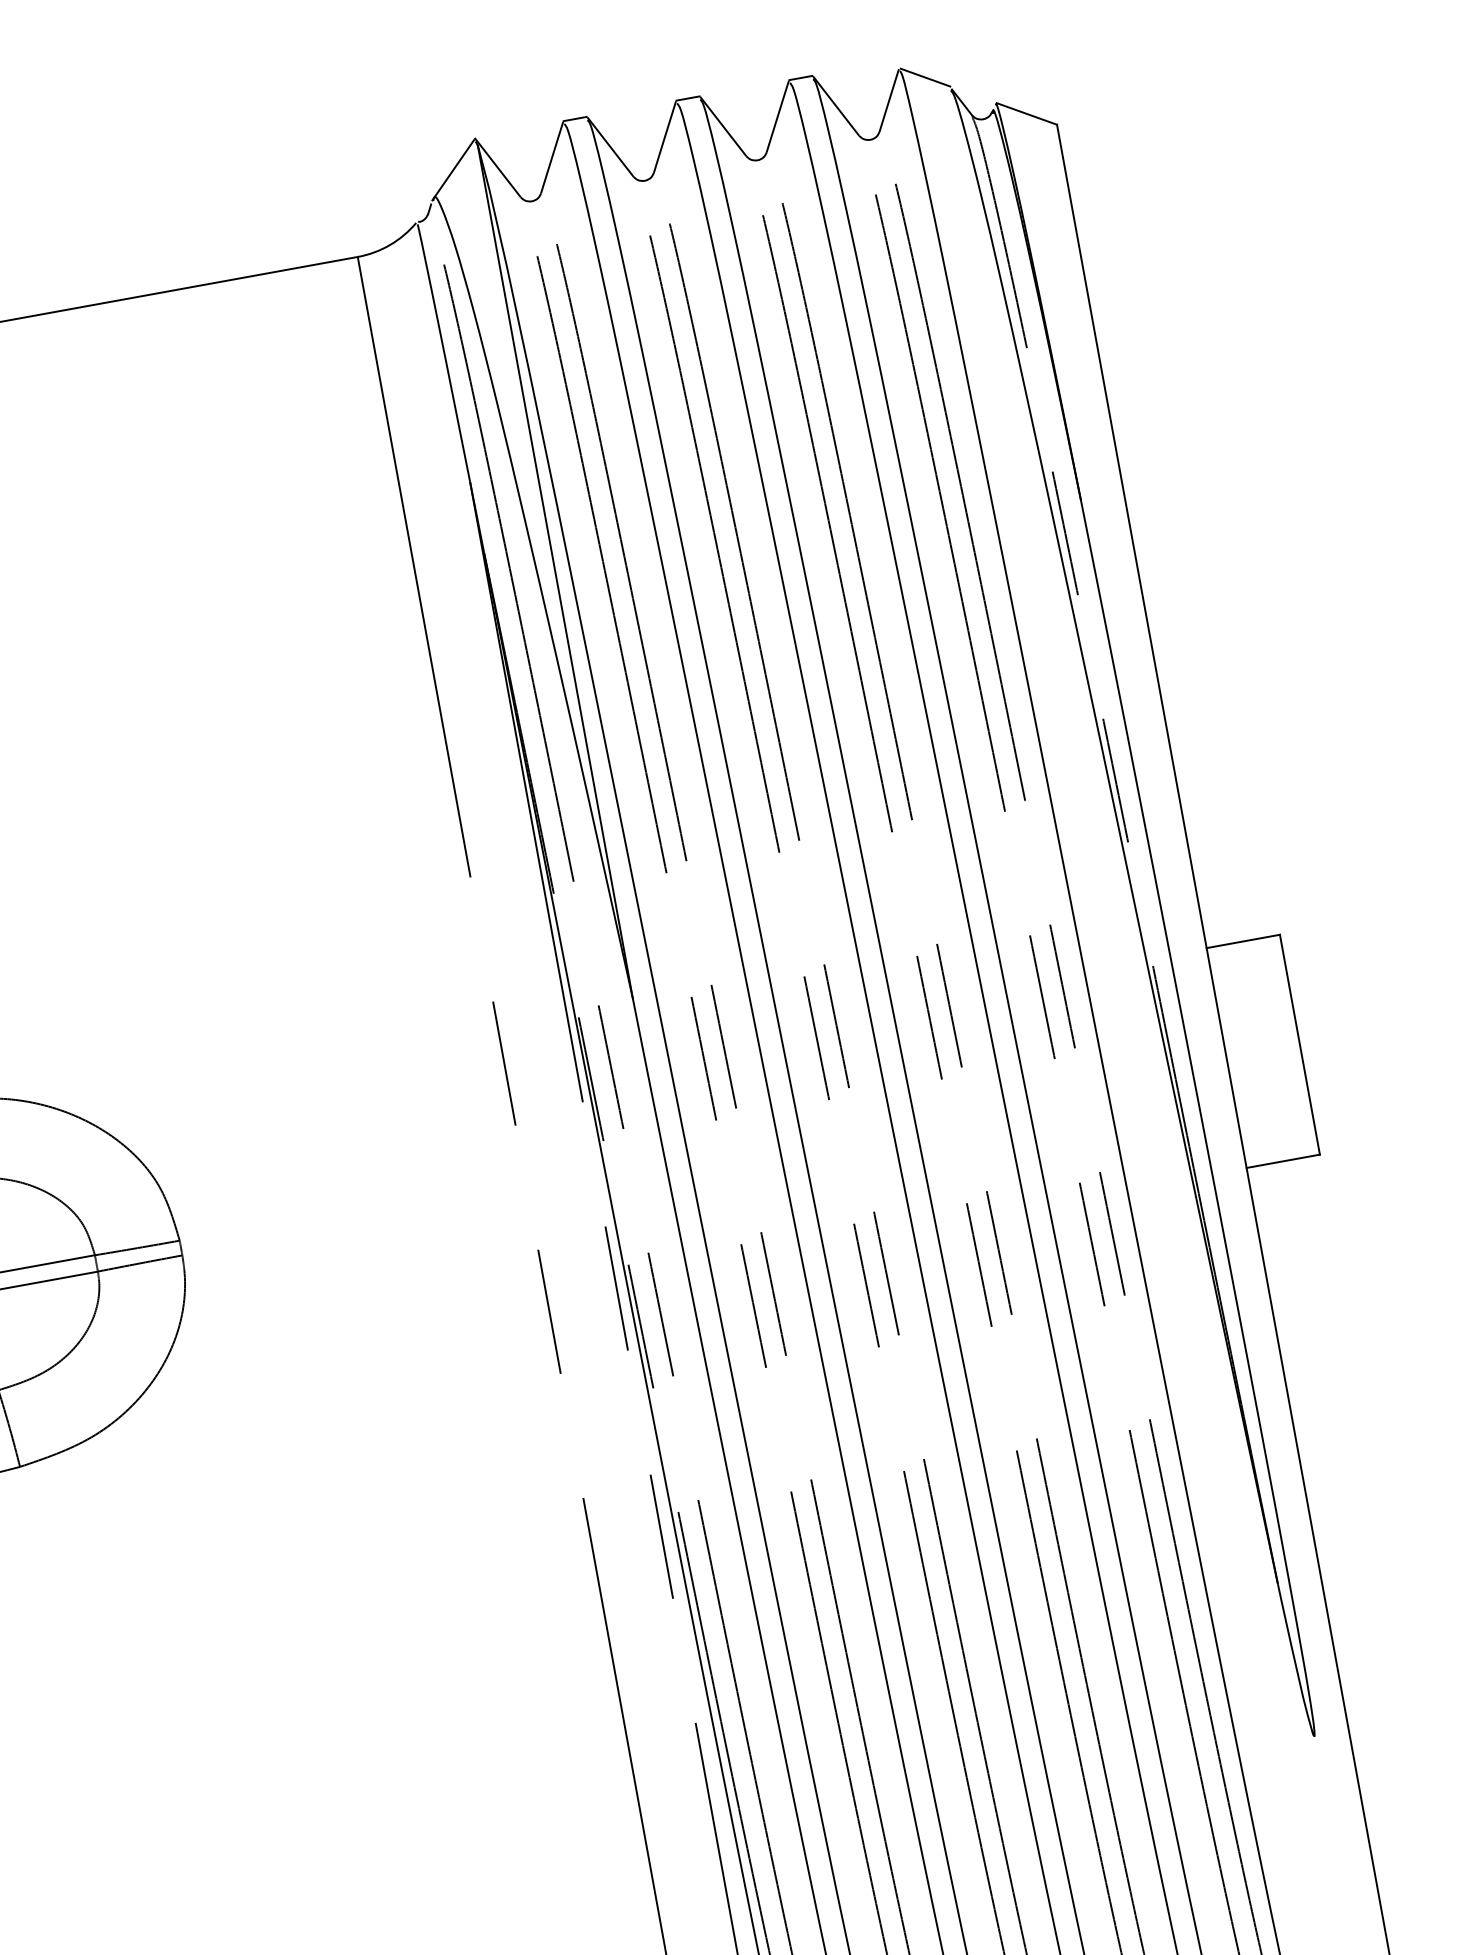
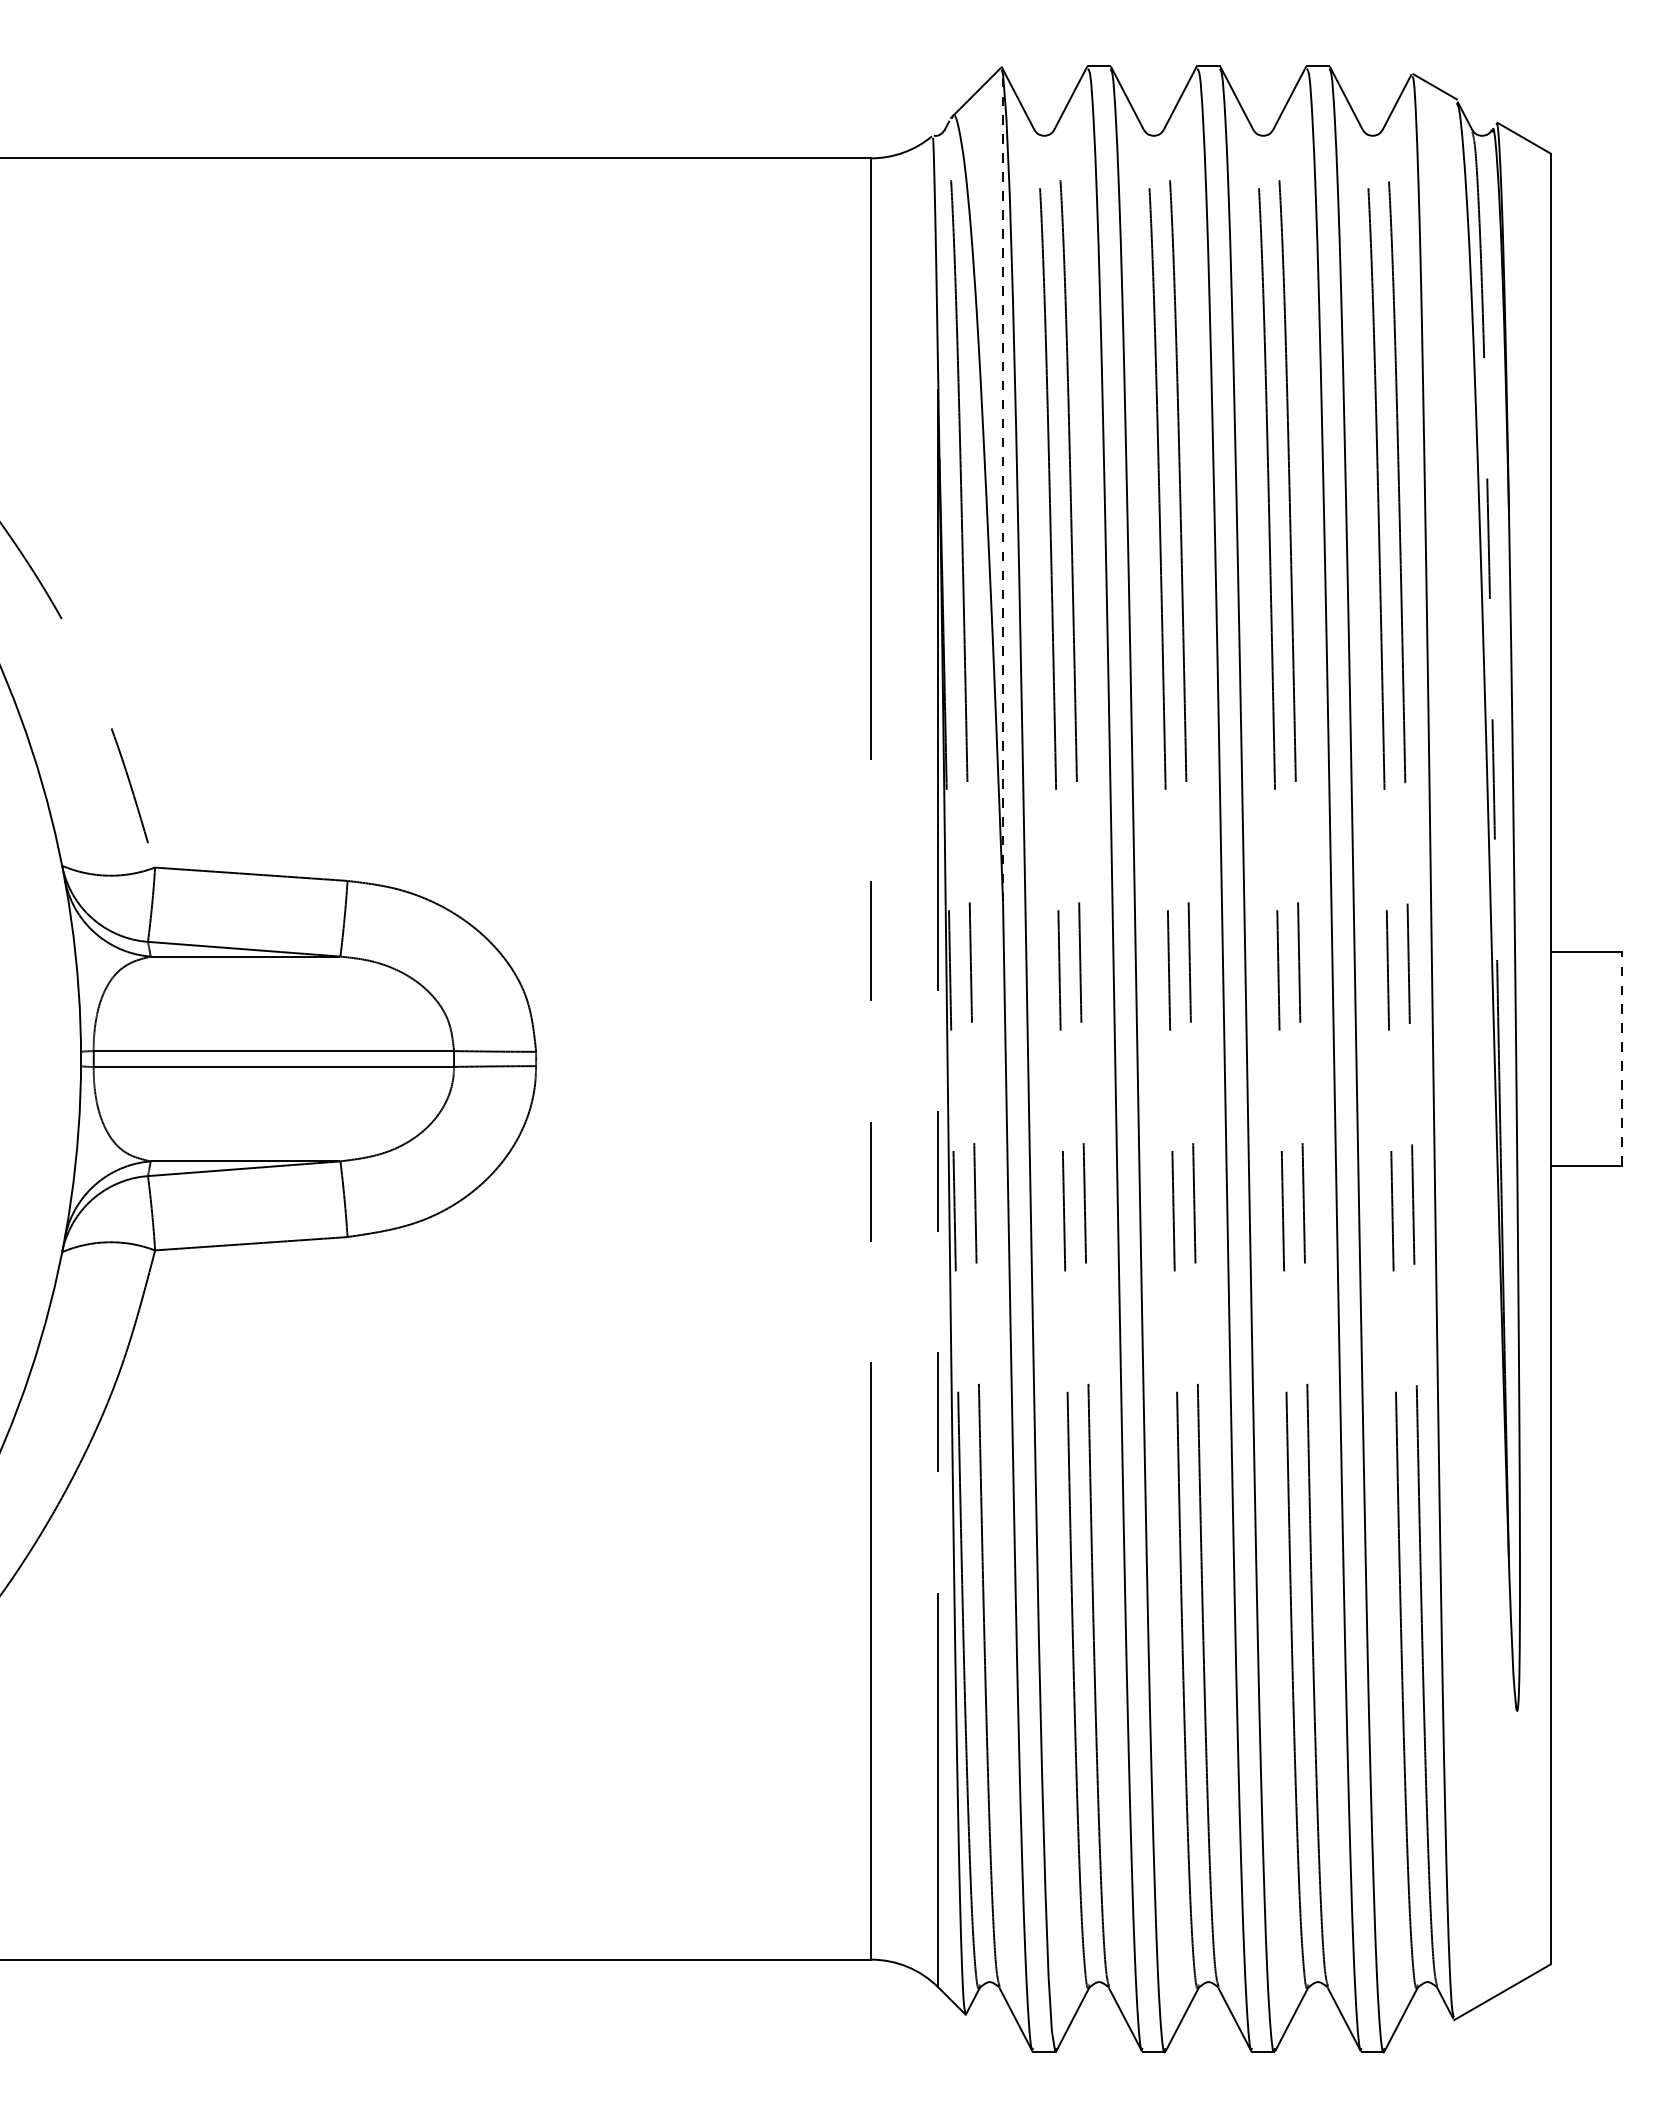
line: (555, 571) -> (1003, 487), solid -> dashed
line: (1299, 1045) -> (1621, 1059), solid -> dashed

